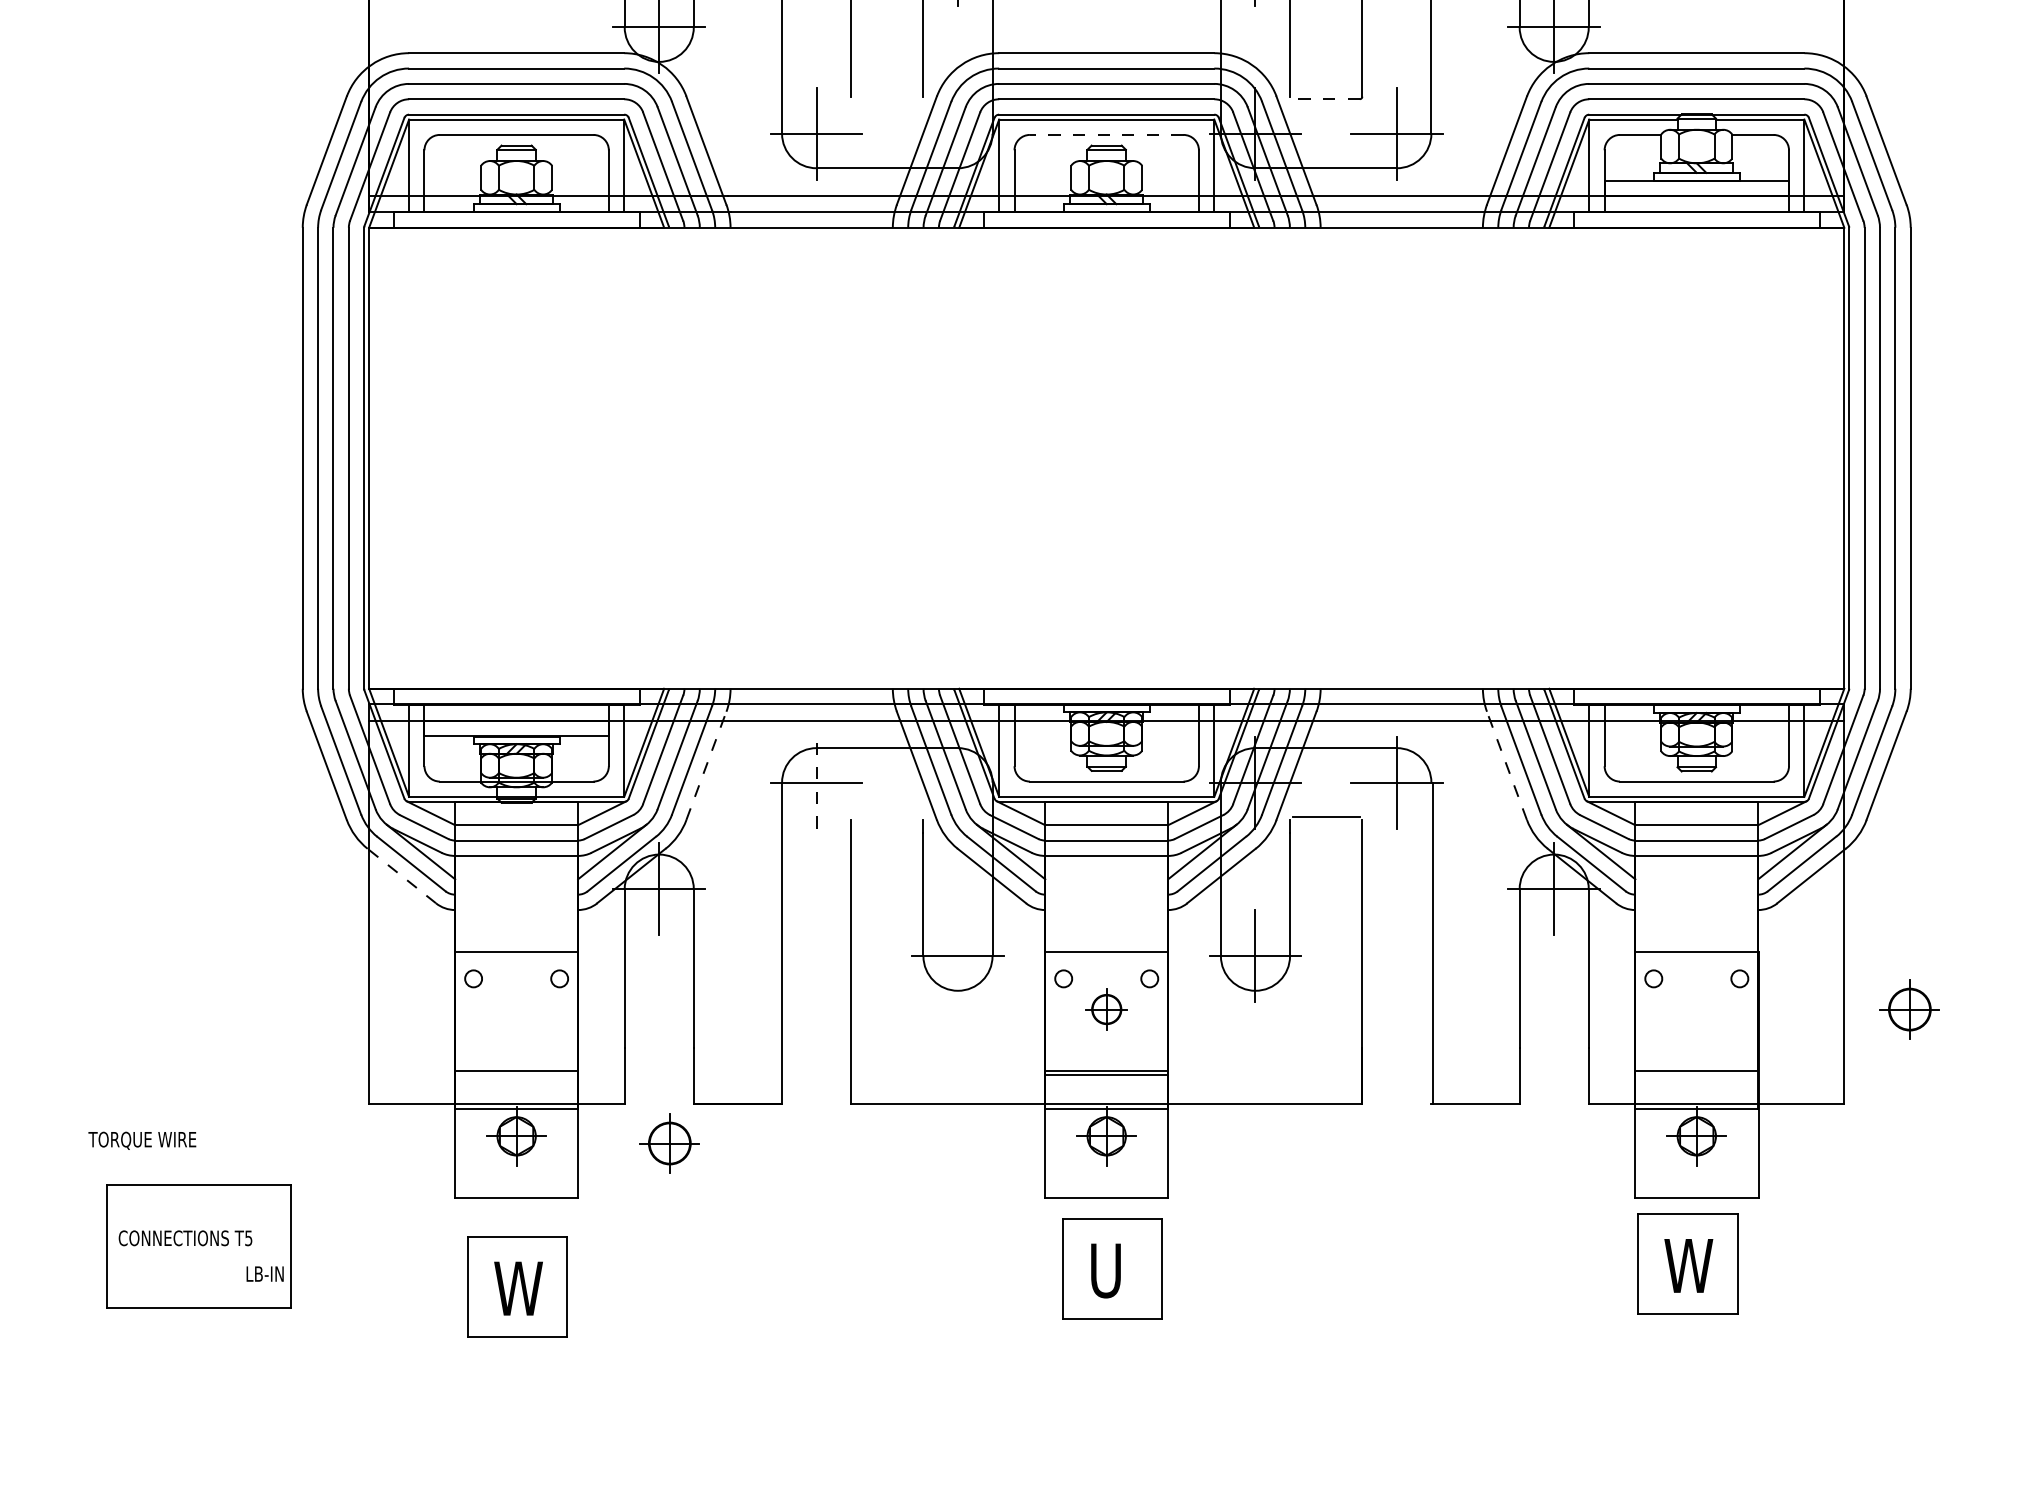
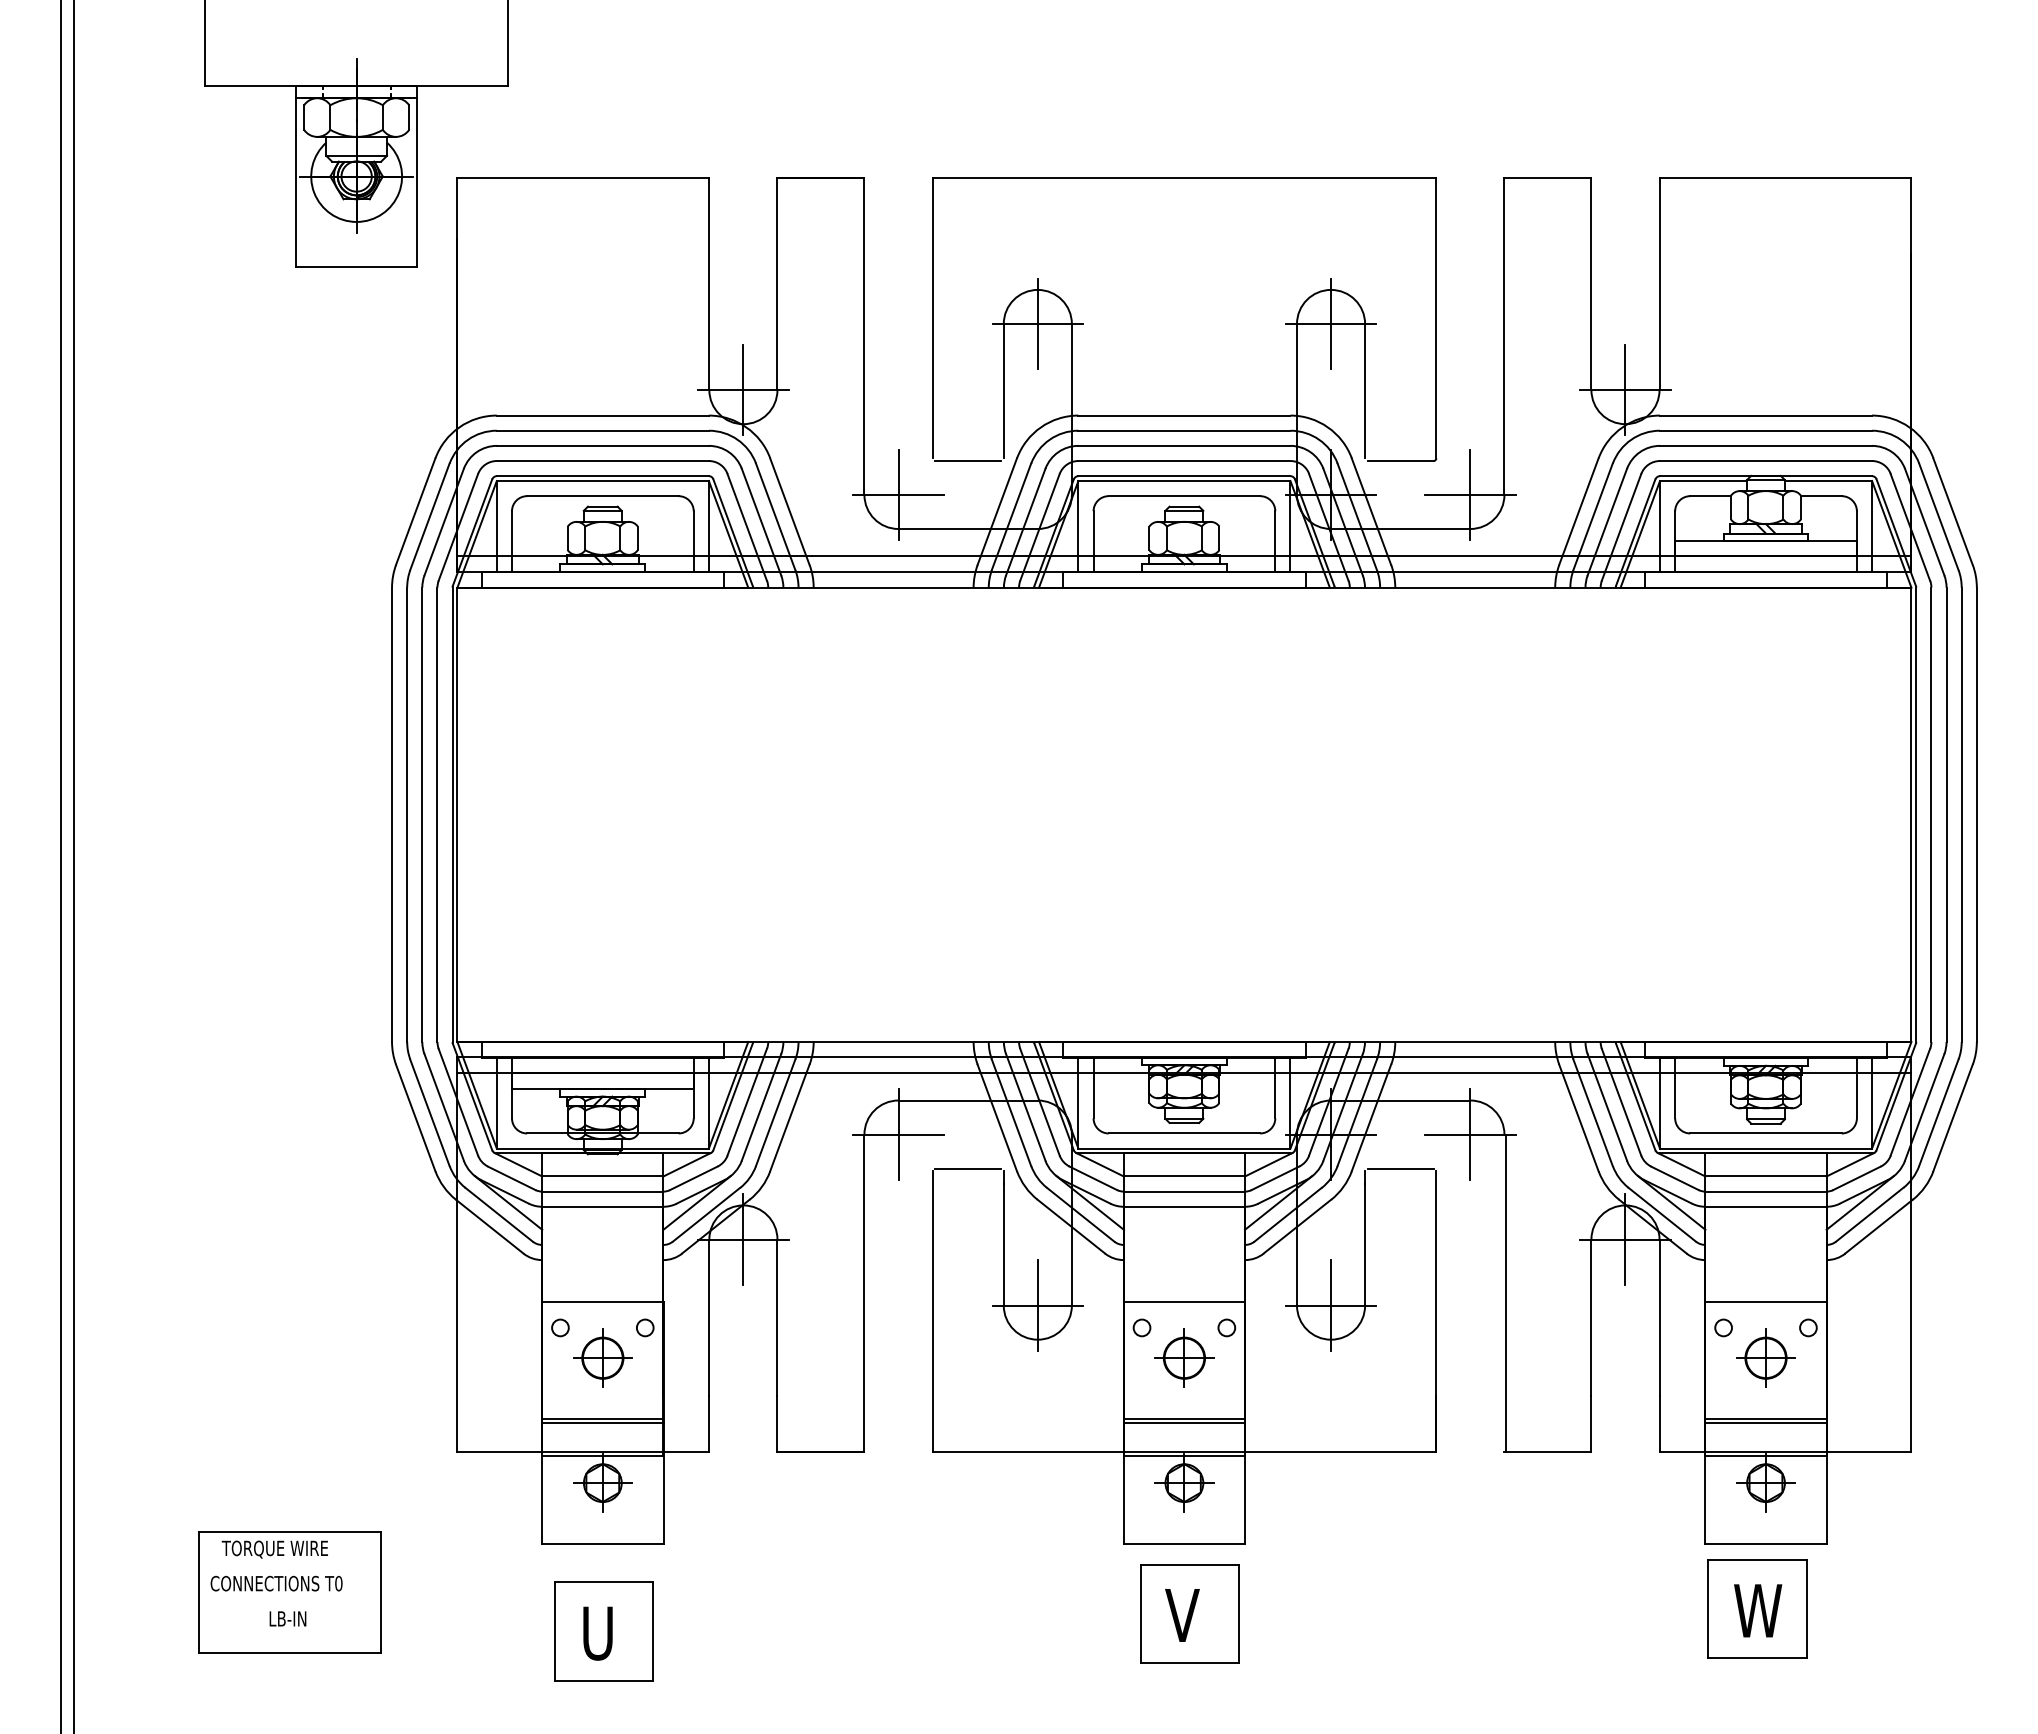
line: (886, 98) -> (967, 460), added
line: (1325, 98) -> (1400, 460), dashed -> solid
line: (1106, 135) -> (1184, 496), dashed -> solid
line: (706, 765) -> (789, 1117), dashed -> solid
line: (1506, 765) -> (1578, 1117), dashed -> solid
line: (816, 782) -> (898, 1134), dashed -> solid
line: (886, 817) -> (967, 1168), added
line: (401, 875) -> (489, 1226), dashed -> solid
line: (957, 956) -> (1037, 1305), added
part: (1106, 1008) -> (1184, 1357), size x1.43
part: (1909, 1008) -> (1765, 1357), moved
line: (516, 1074) -> (602, 1422), added
line: (1696, 1074) -> (1765, 1422), added
text: (141, 1140) -> (274, 1549), moved
part: (669, 1142) -> (602, 1357), moved
text: (248, 1238) -> (338, 1583), T5 -> T0
text: (1104, 1270) -> (1182, 1615), U -> V
text: (264, 1273) -> (287, 1618), moved
text: (518, 1288) -> (604, 1633), W -> U

